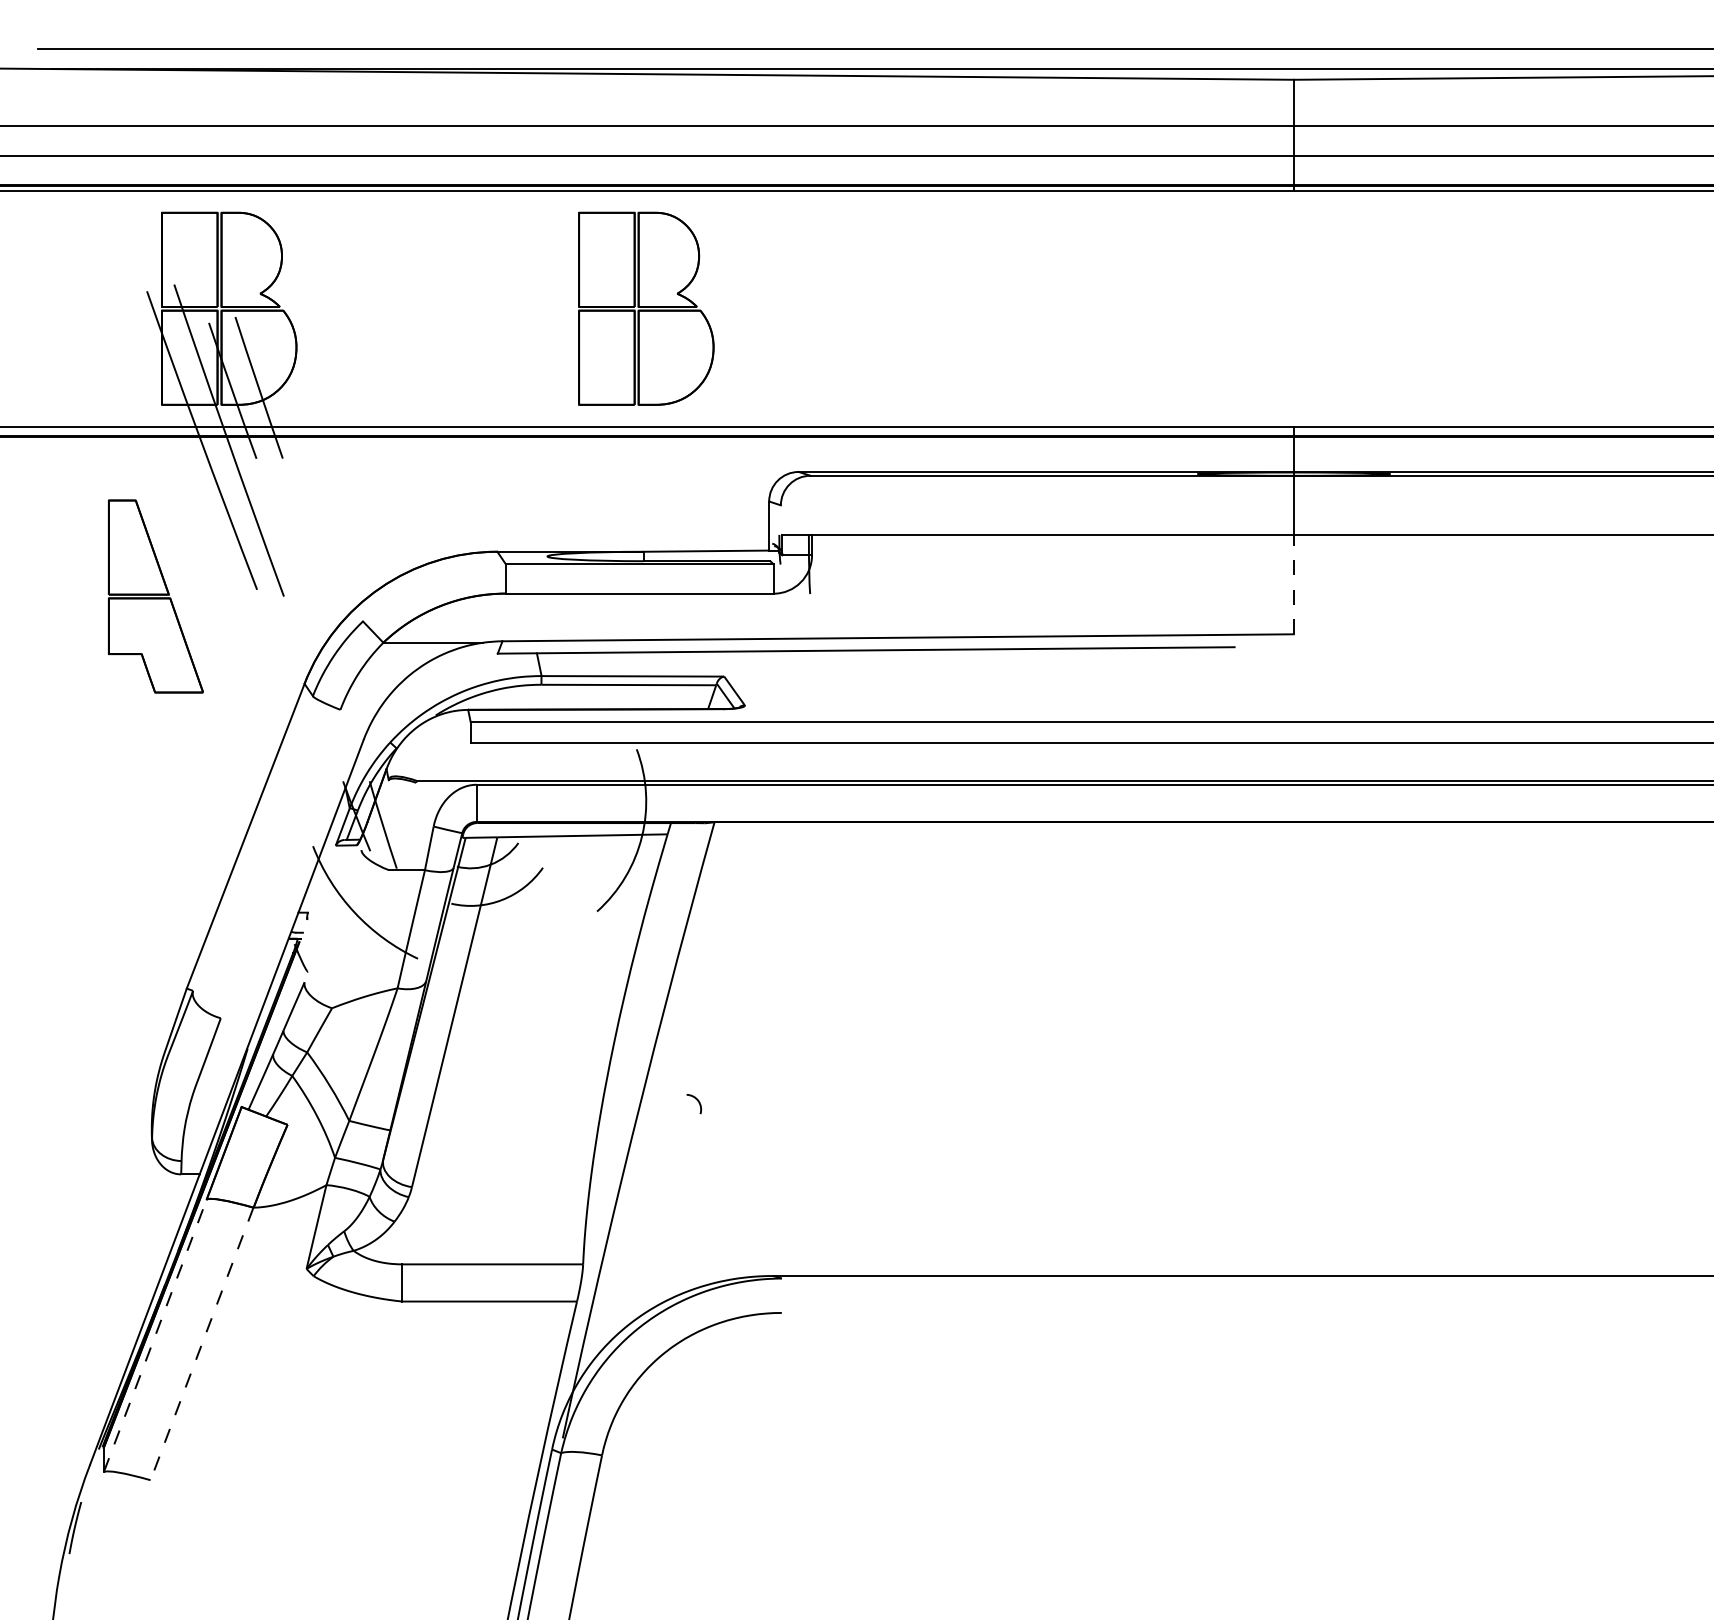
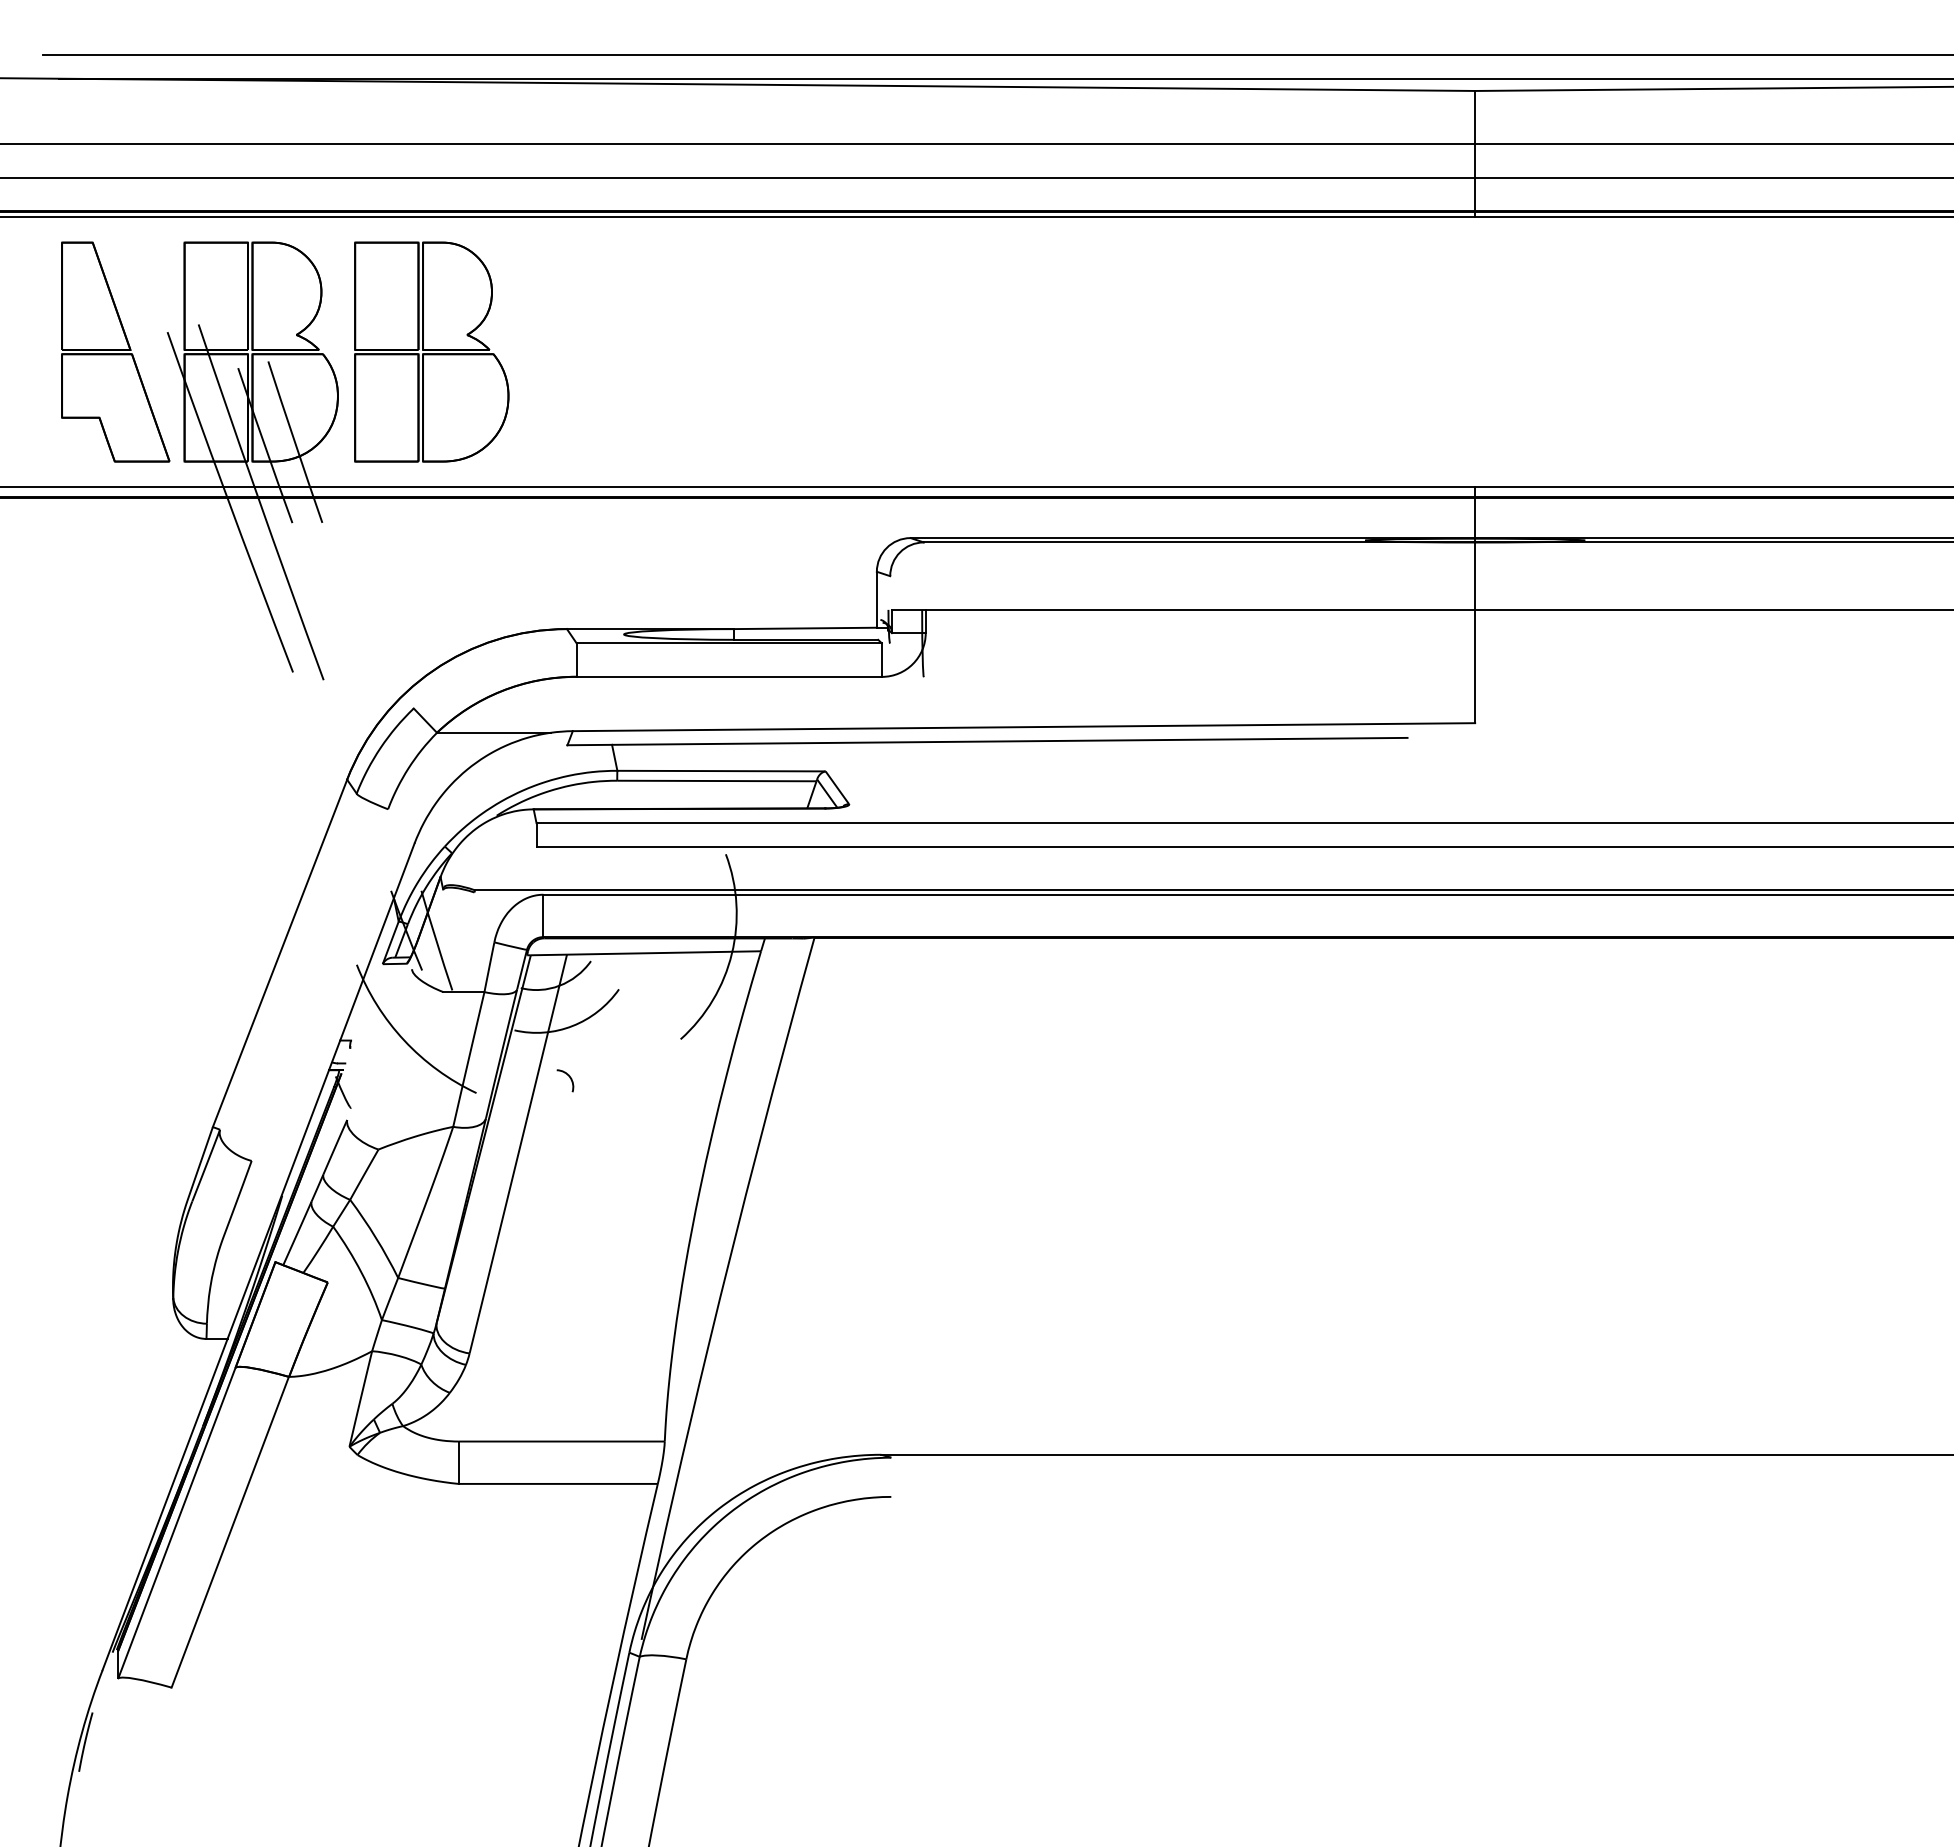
part: (646, 308) -> (431, 351), moved
line: (1294, 584) -> (1475, 666), dashed -> solid
part: (155, 595) -> (115, 351), moved
curve: (697, 1102) -> (569, 1078), moved
line: (155, 1335) -> (177, 1522), dashed -> solid
line: (202, 1344) -> (230, 1532), dashed -> solid

